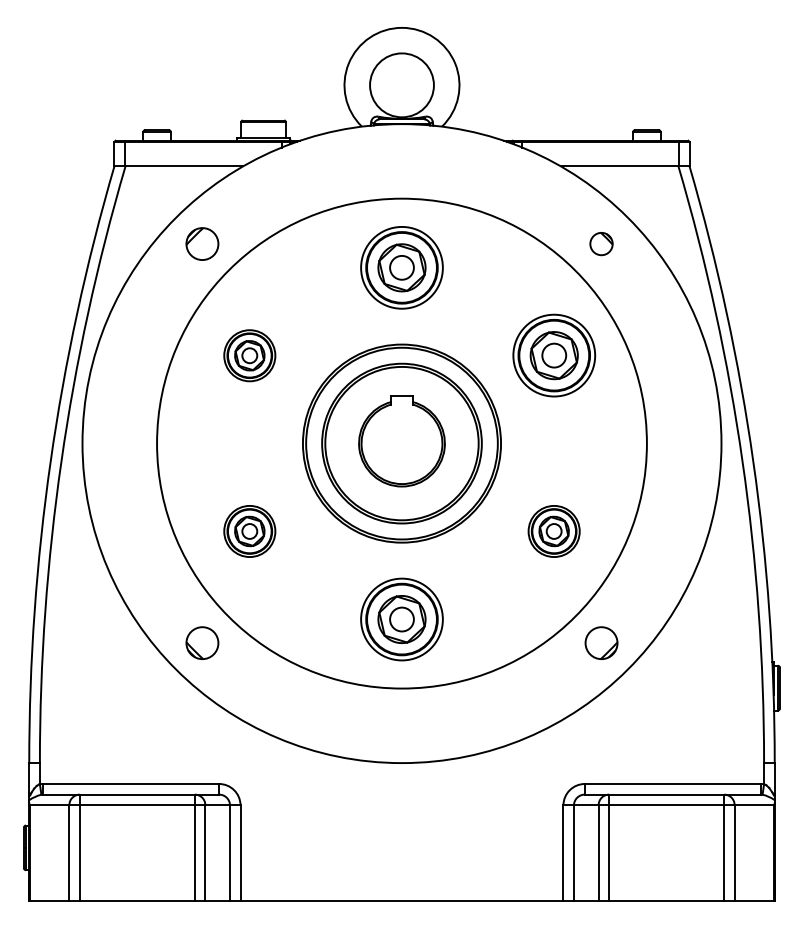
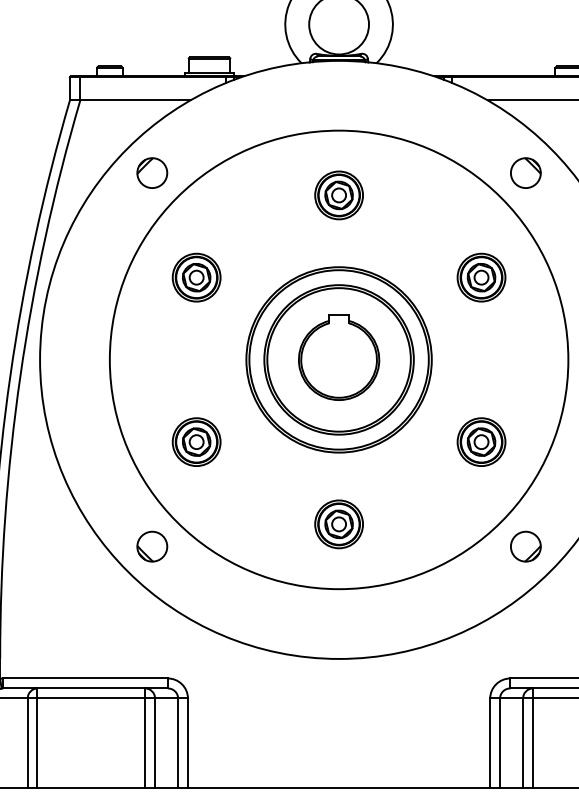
part: (601, 243) -> (525, 172), size x1.43
part: (401, 267) -> (338, 195), size x0.62
part: (553, 355) -> (480, 277), size x0.62
part: (401, 618) -> (338, 523), size x0.62

